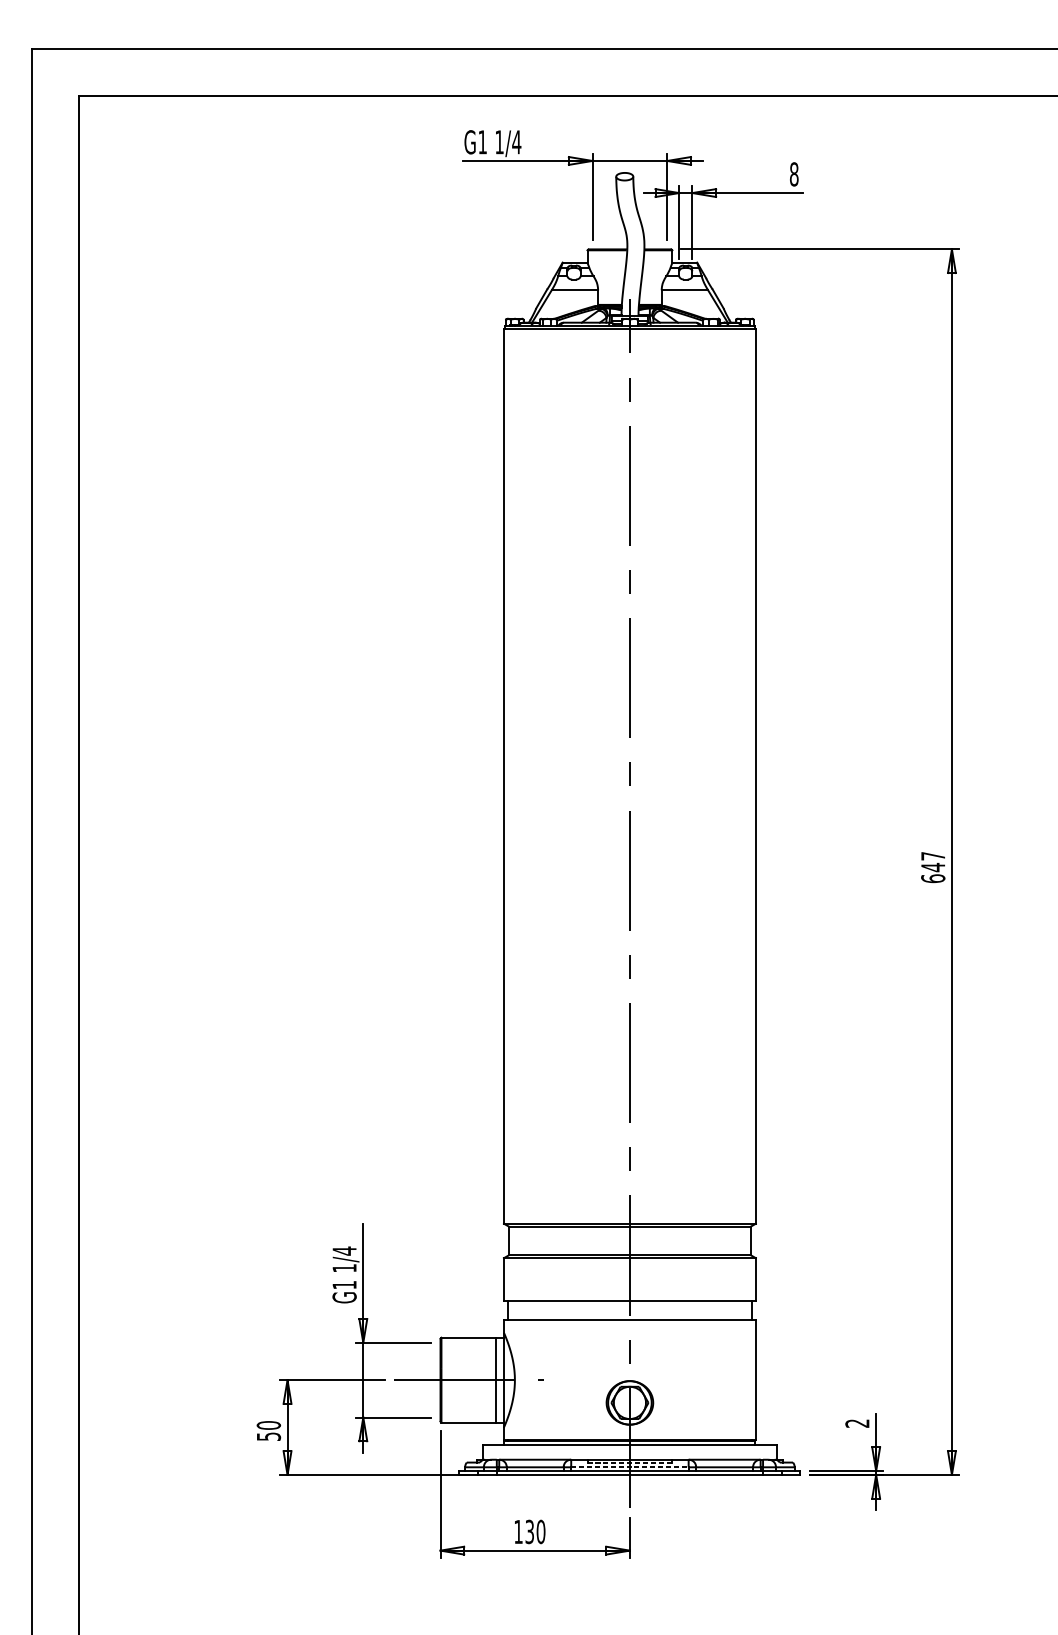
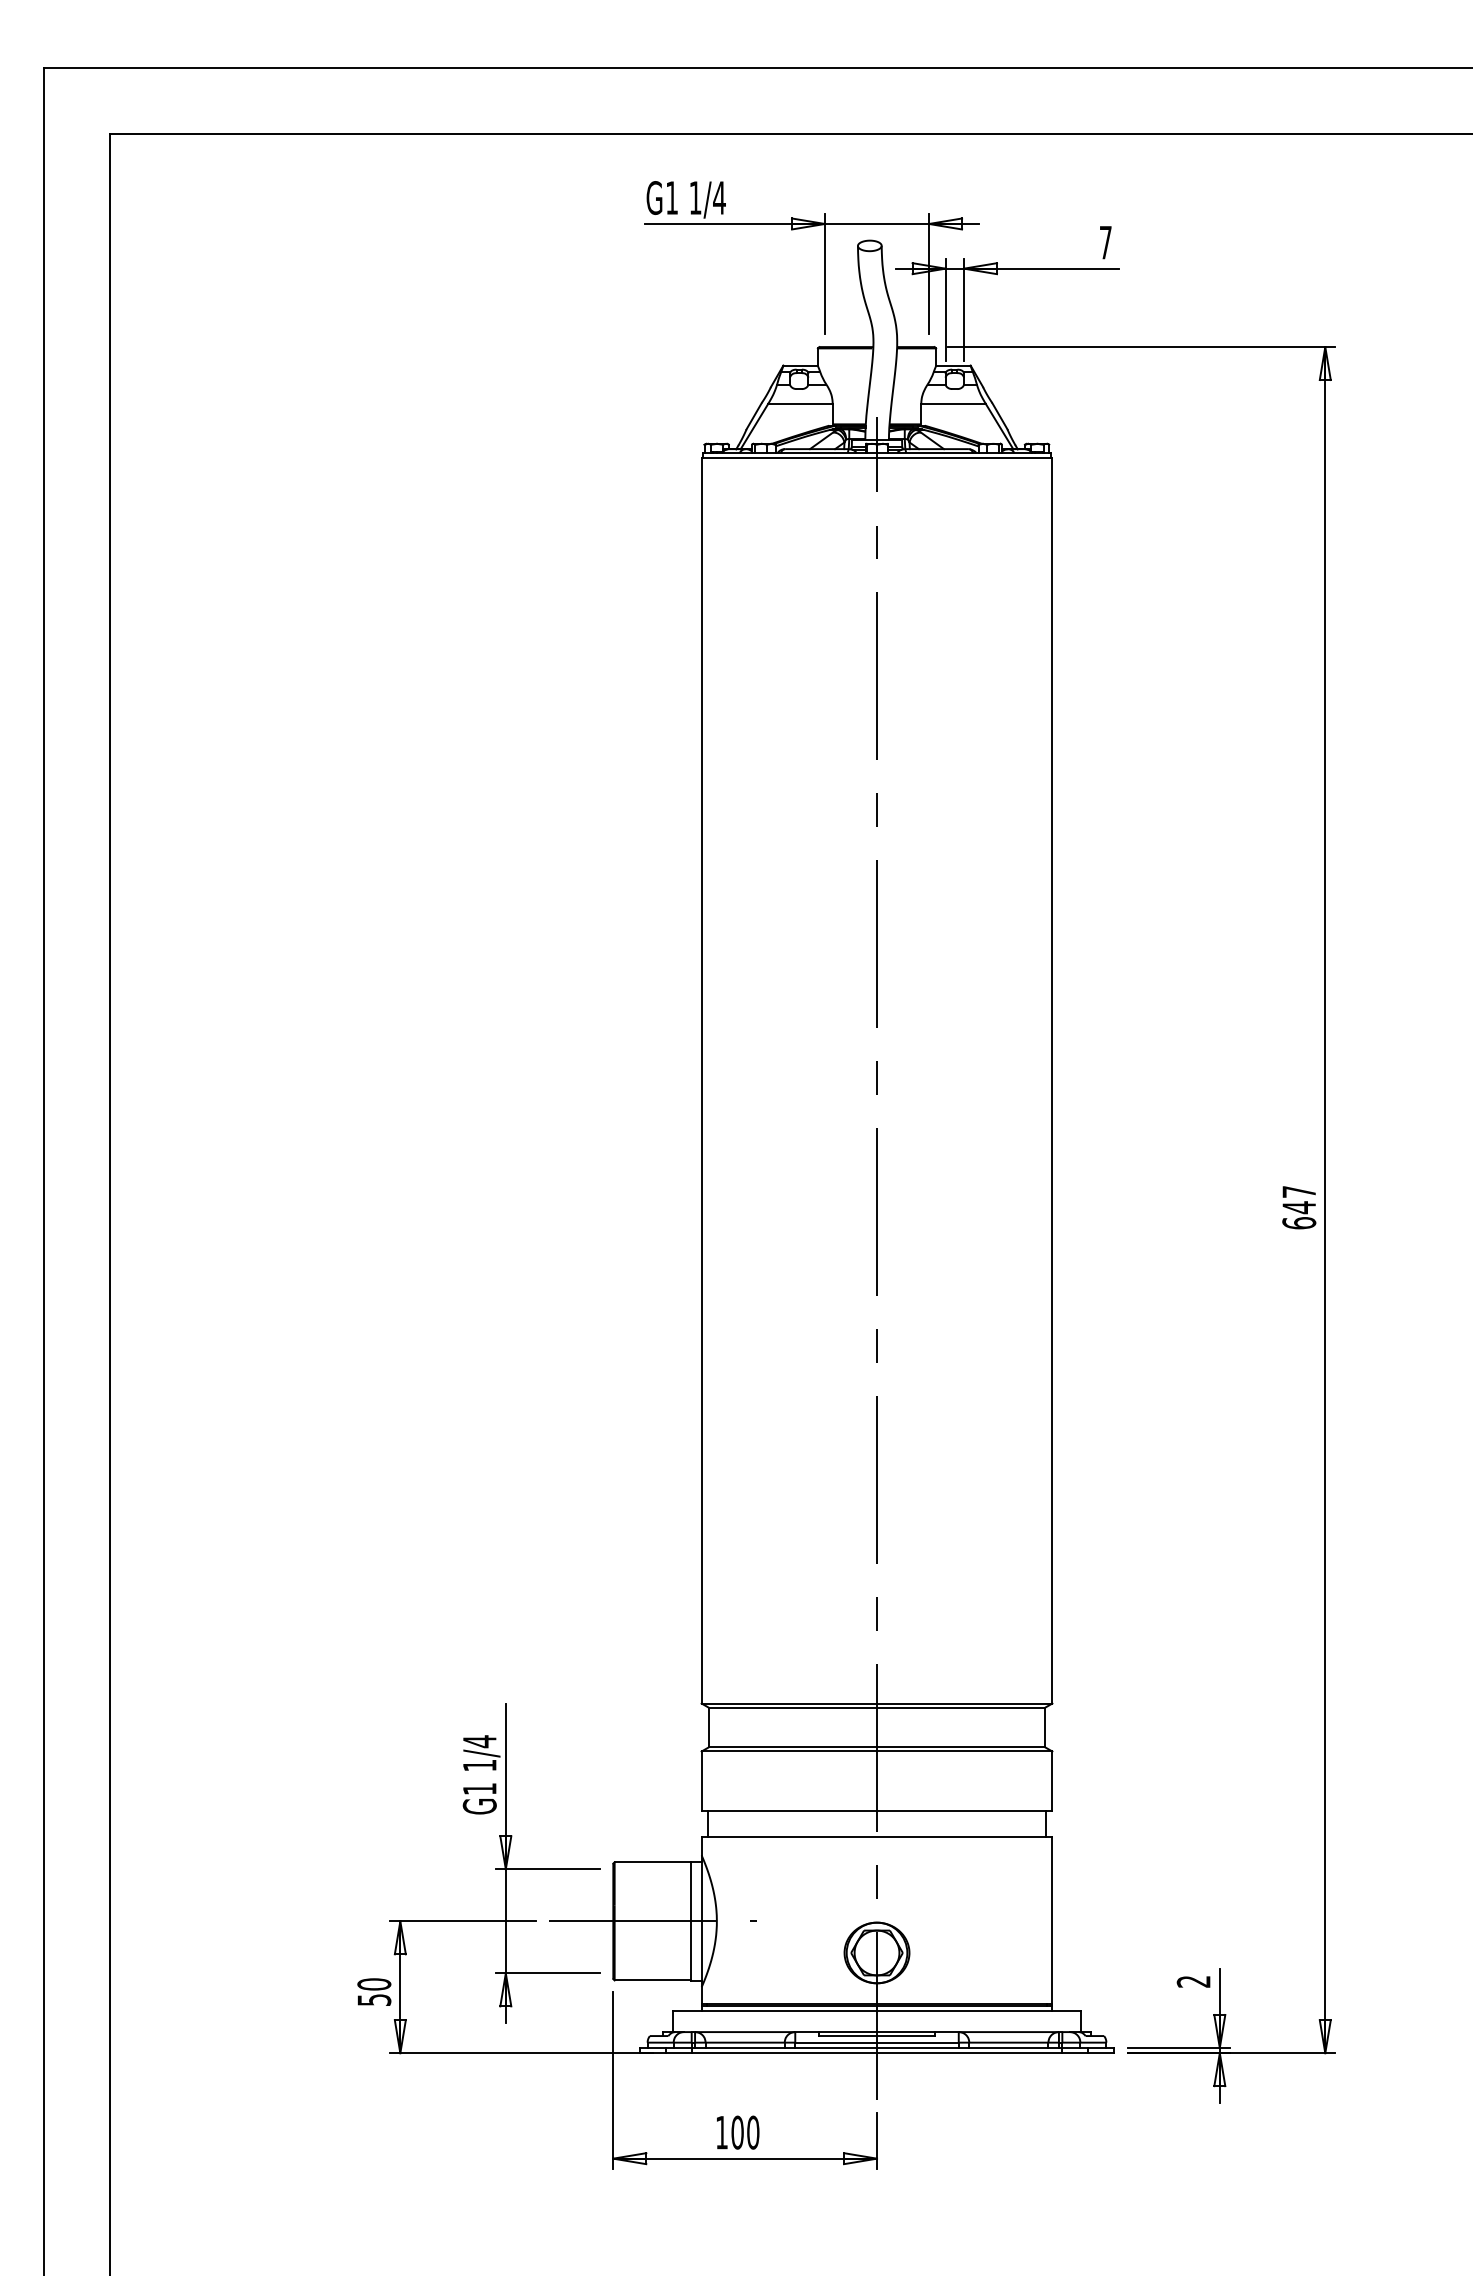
text: (794, 174) -> (1105, 242), 8 -> 7
line: (629, 1462) -> (876, 2036), dashed -> solid
line: (630, 1467) -> (877, 2042), dashed -> solid
text: (529, 1531) -> (737, 2132), 130 -> 100

